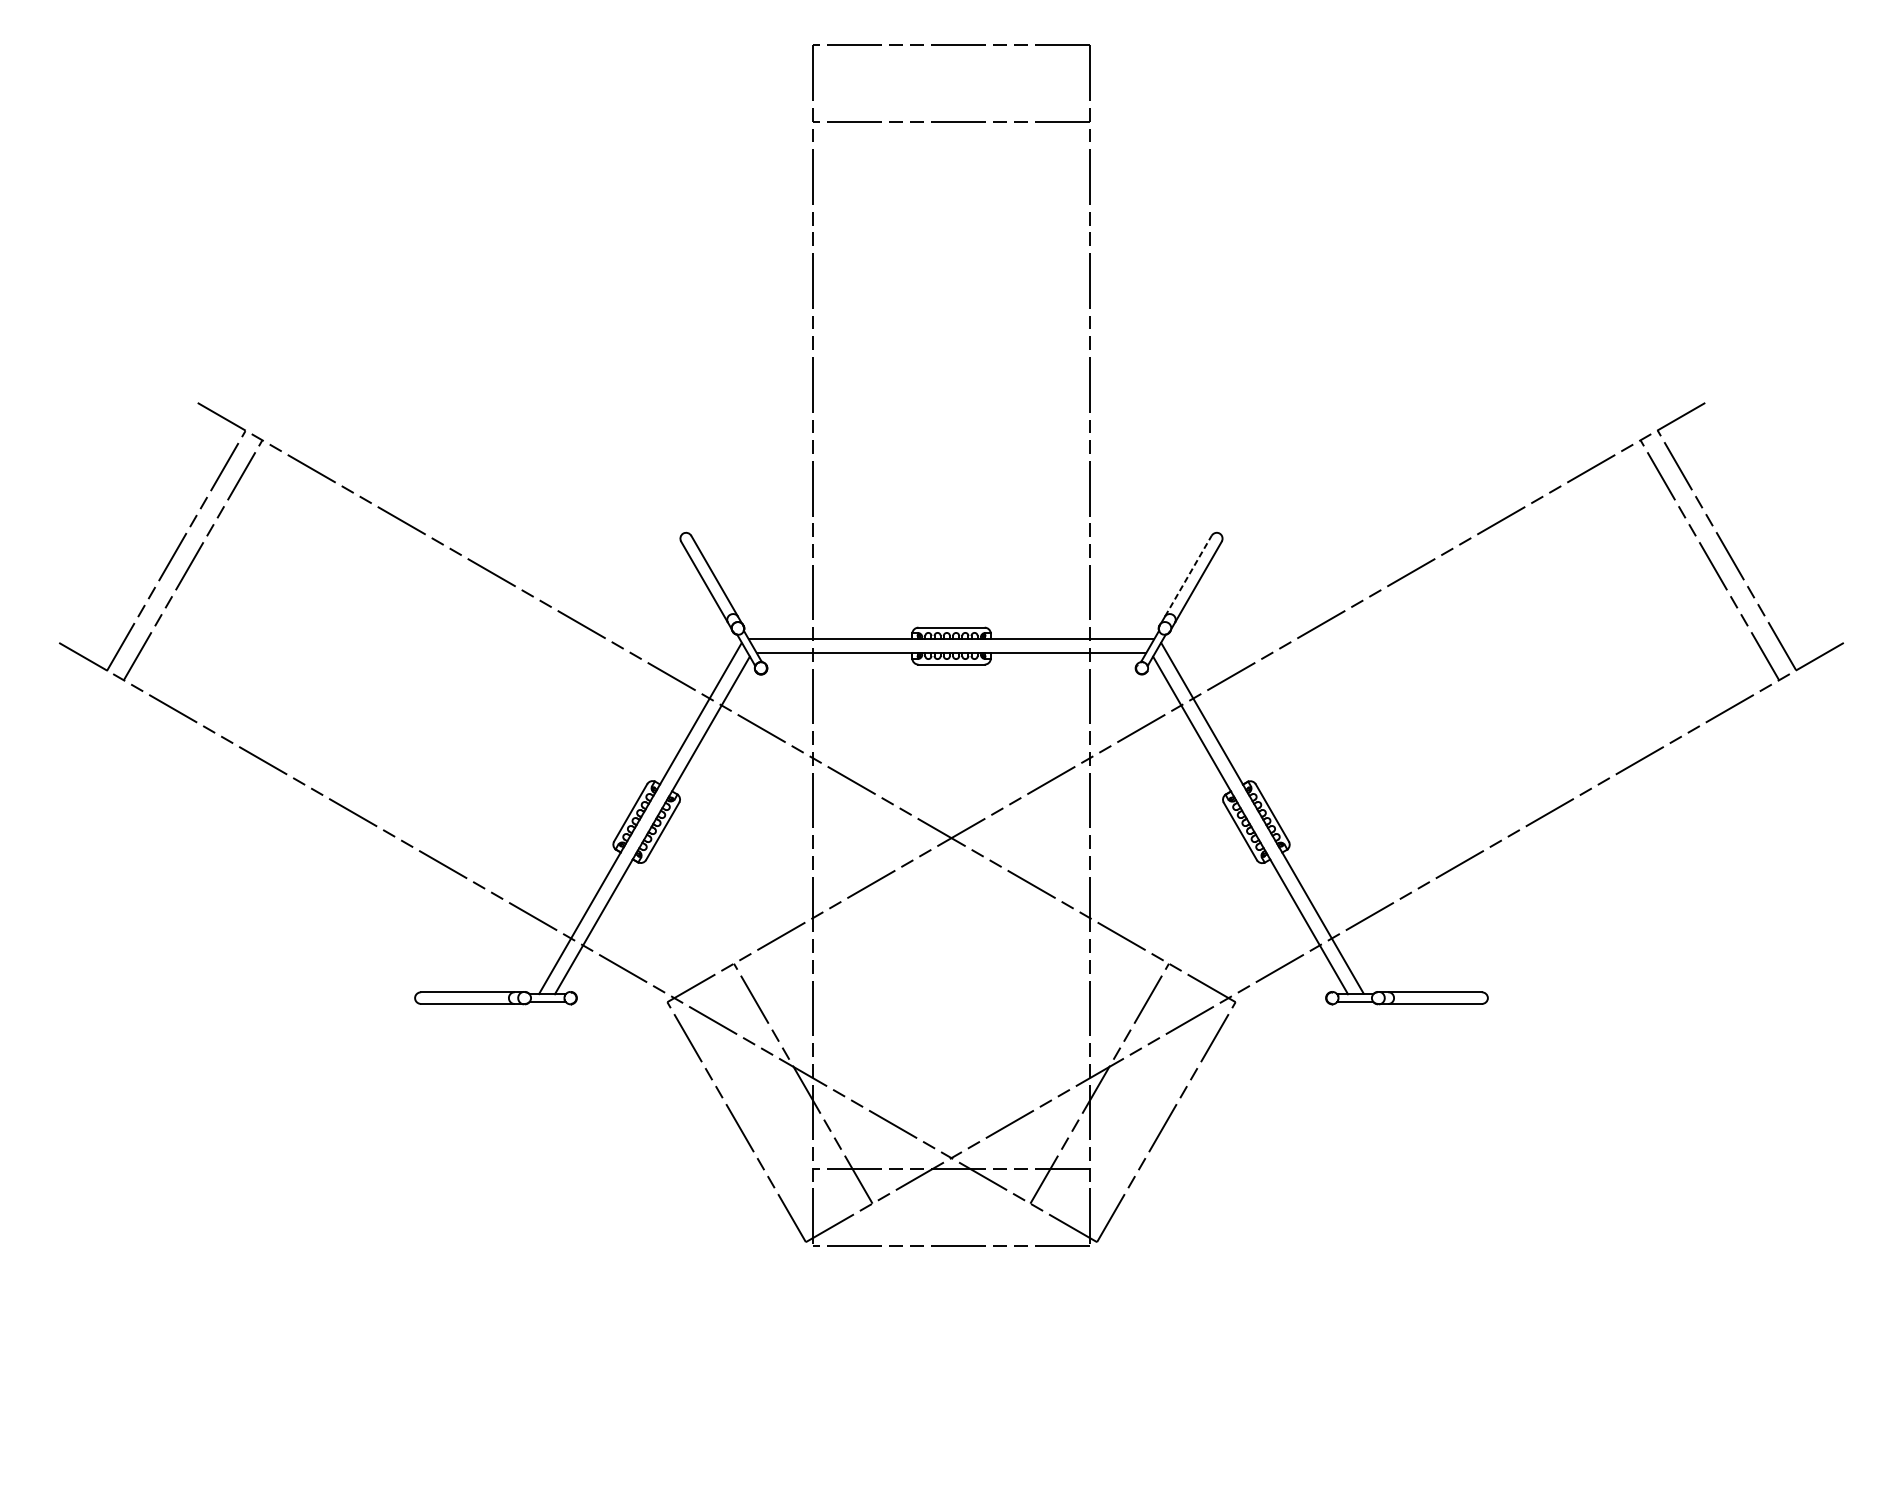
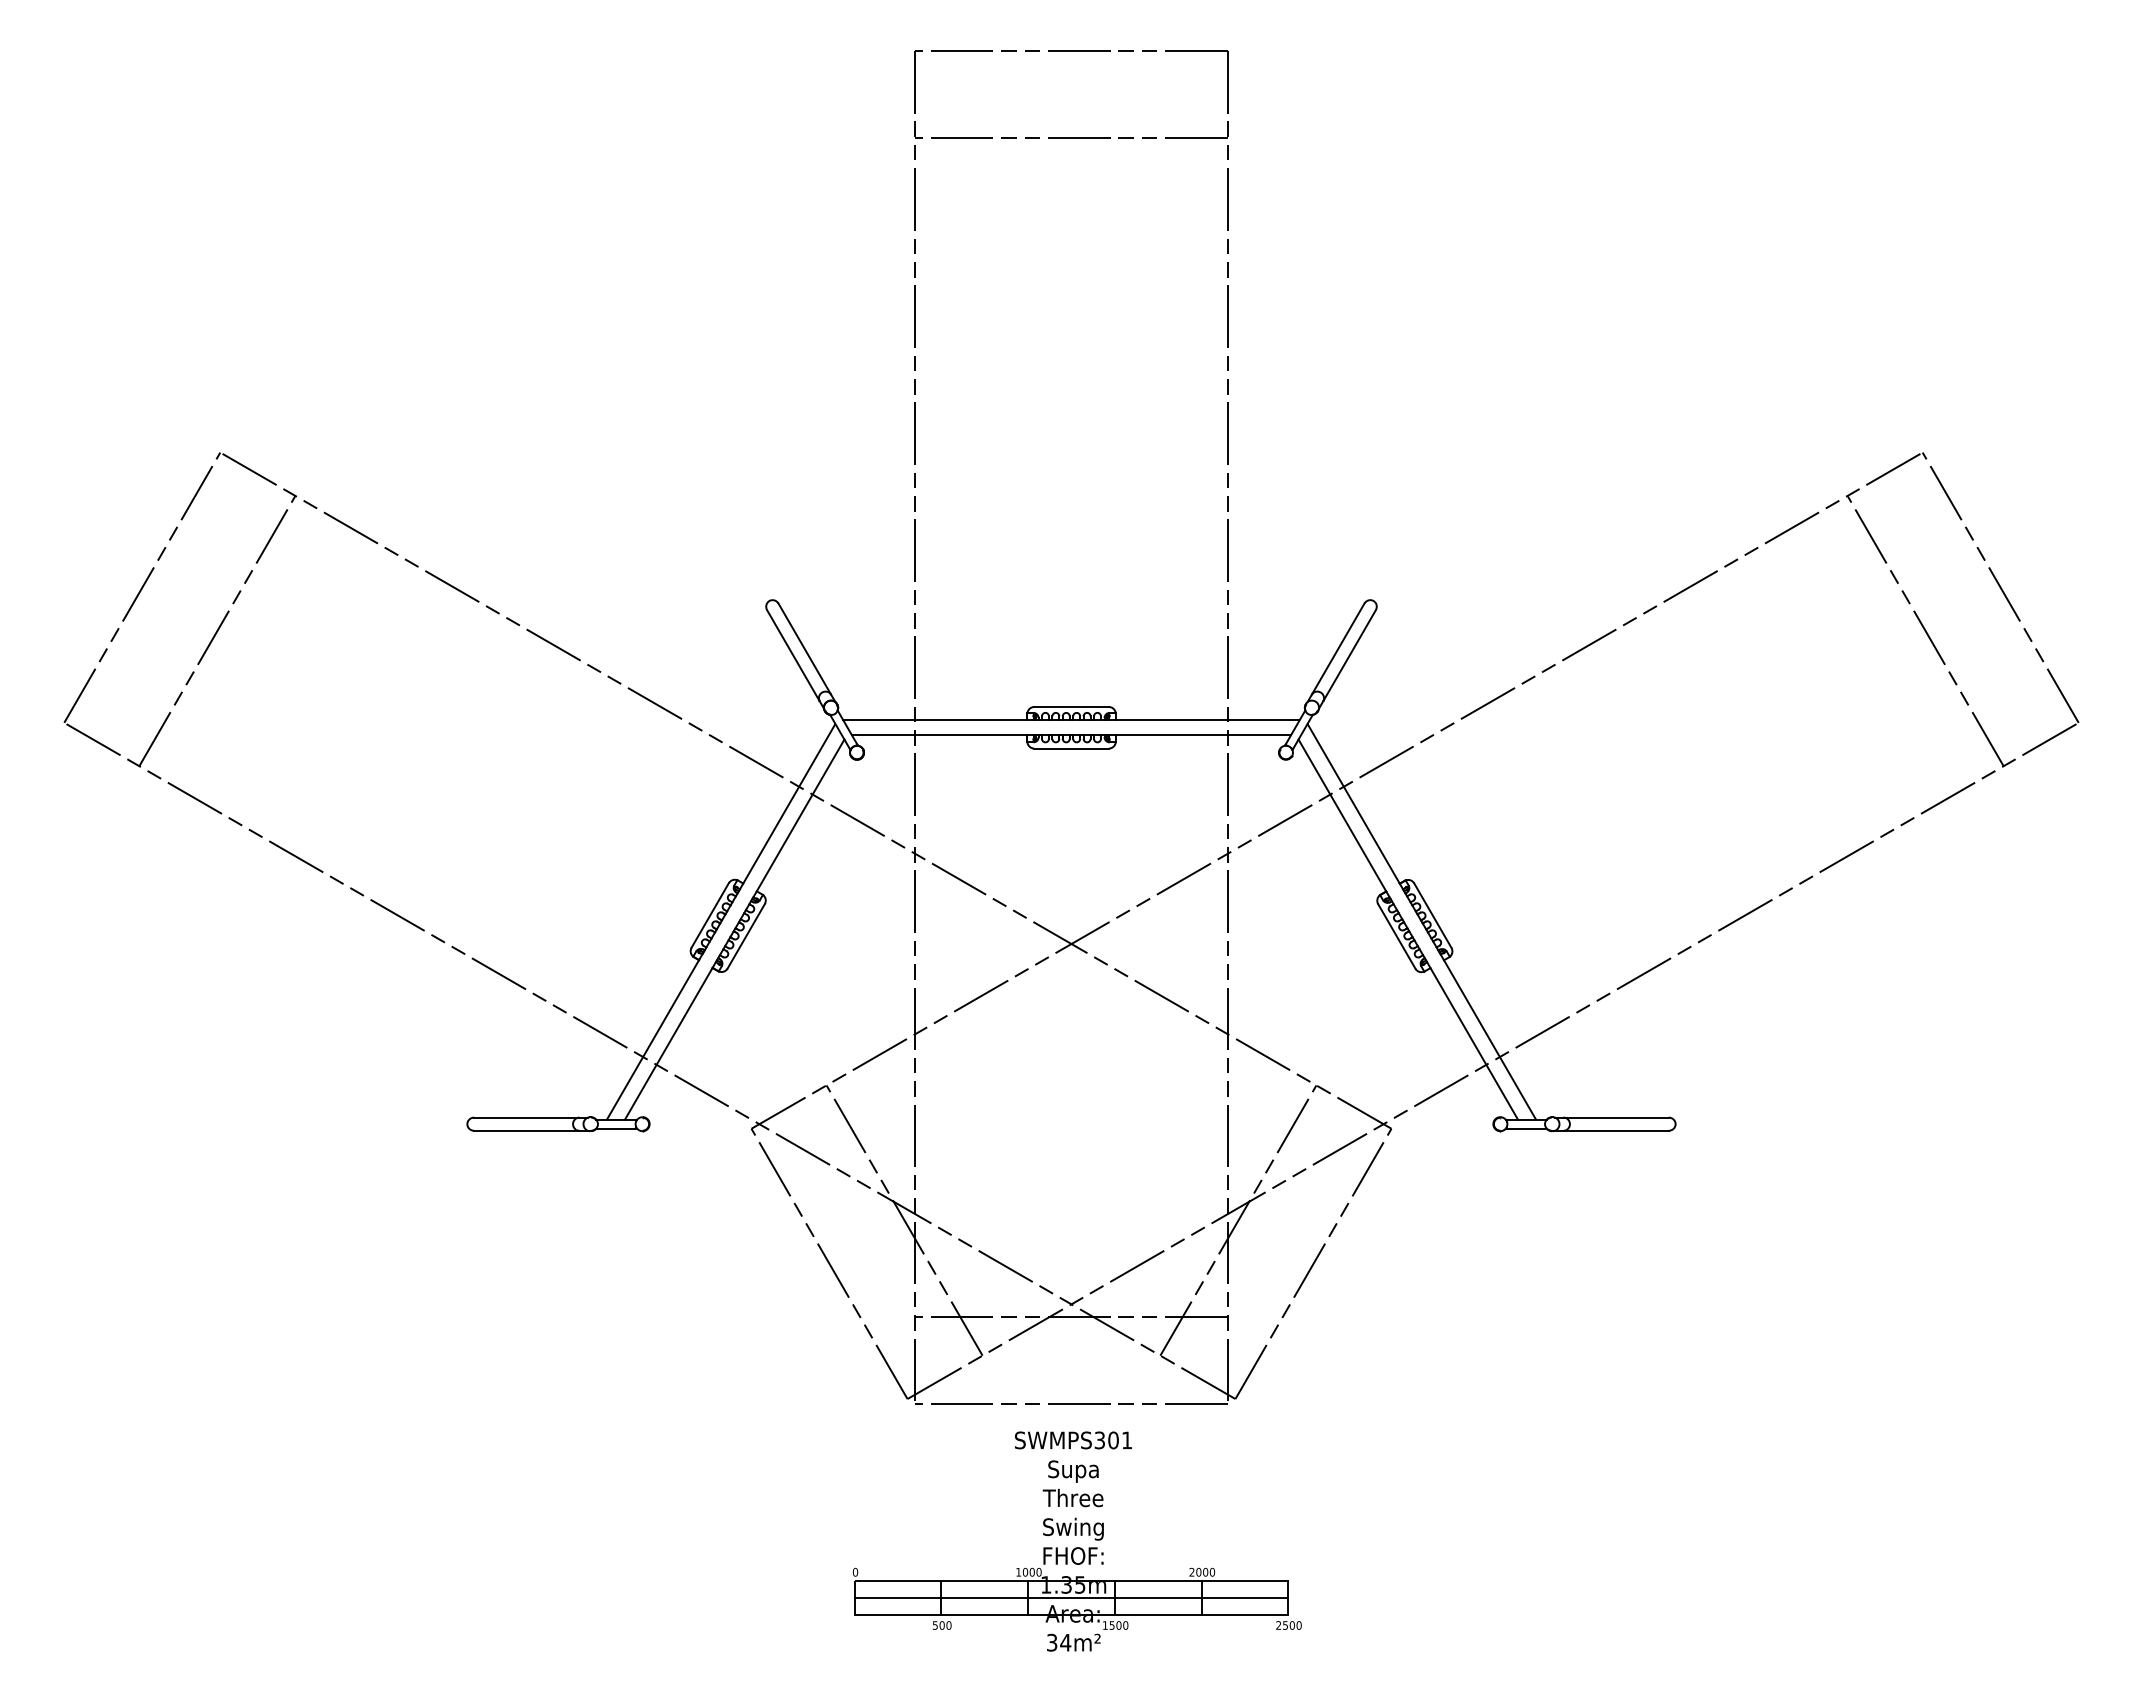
line: (176, 550) -> (142, 587), moved
line: (1726, 550) -> (2000, 587), moved
line: (1188, 575) -> (1338, 648), dashed -> solid
part: (955, 1368) -> (1076, 1541), added

